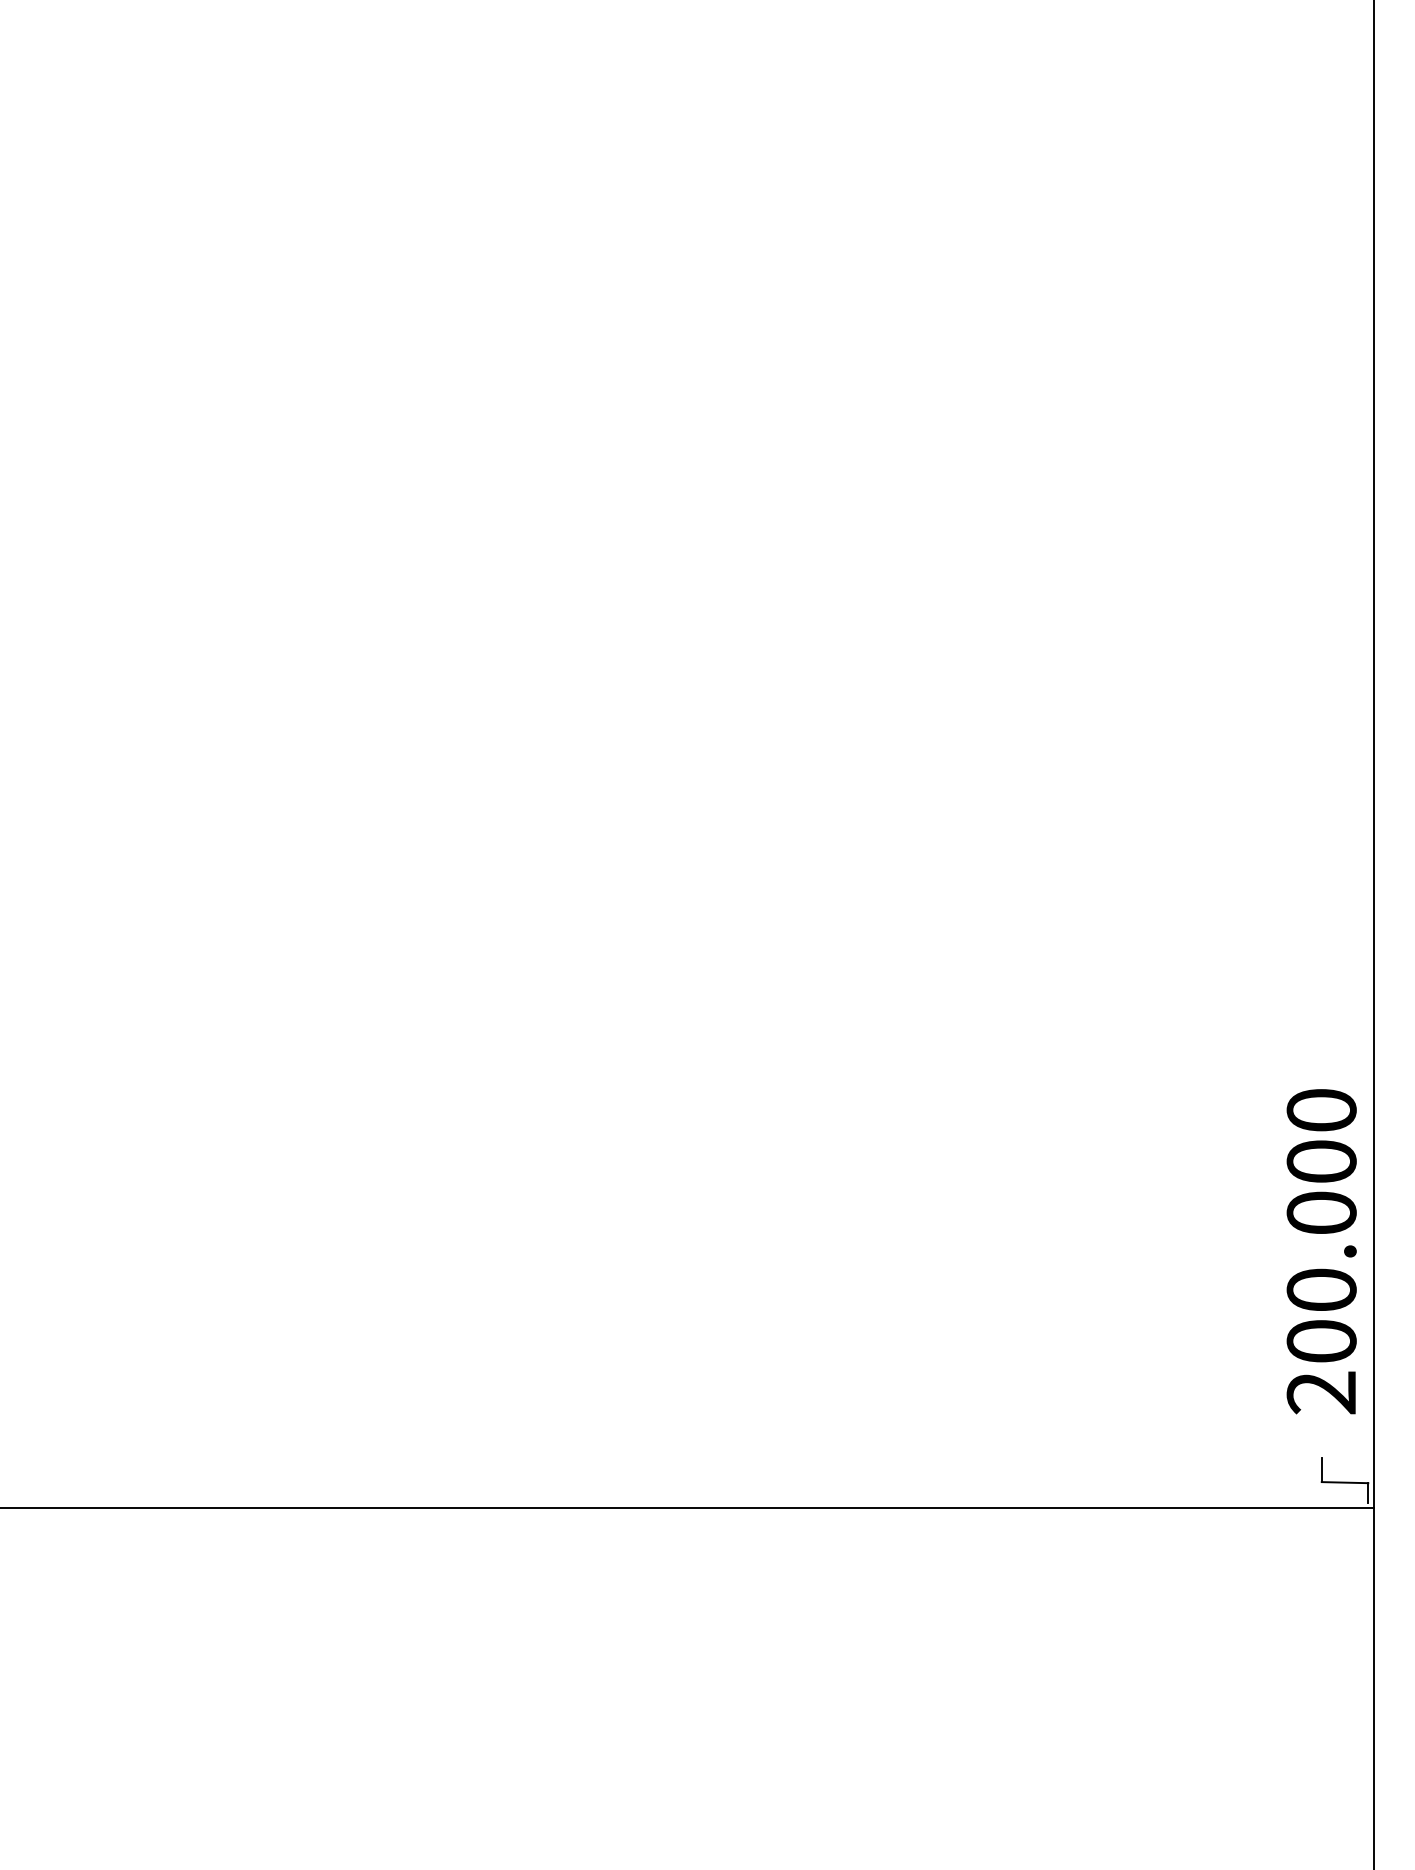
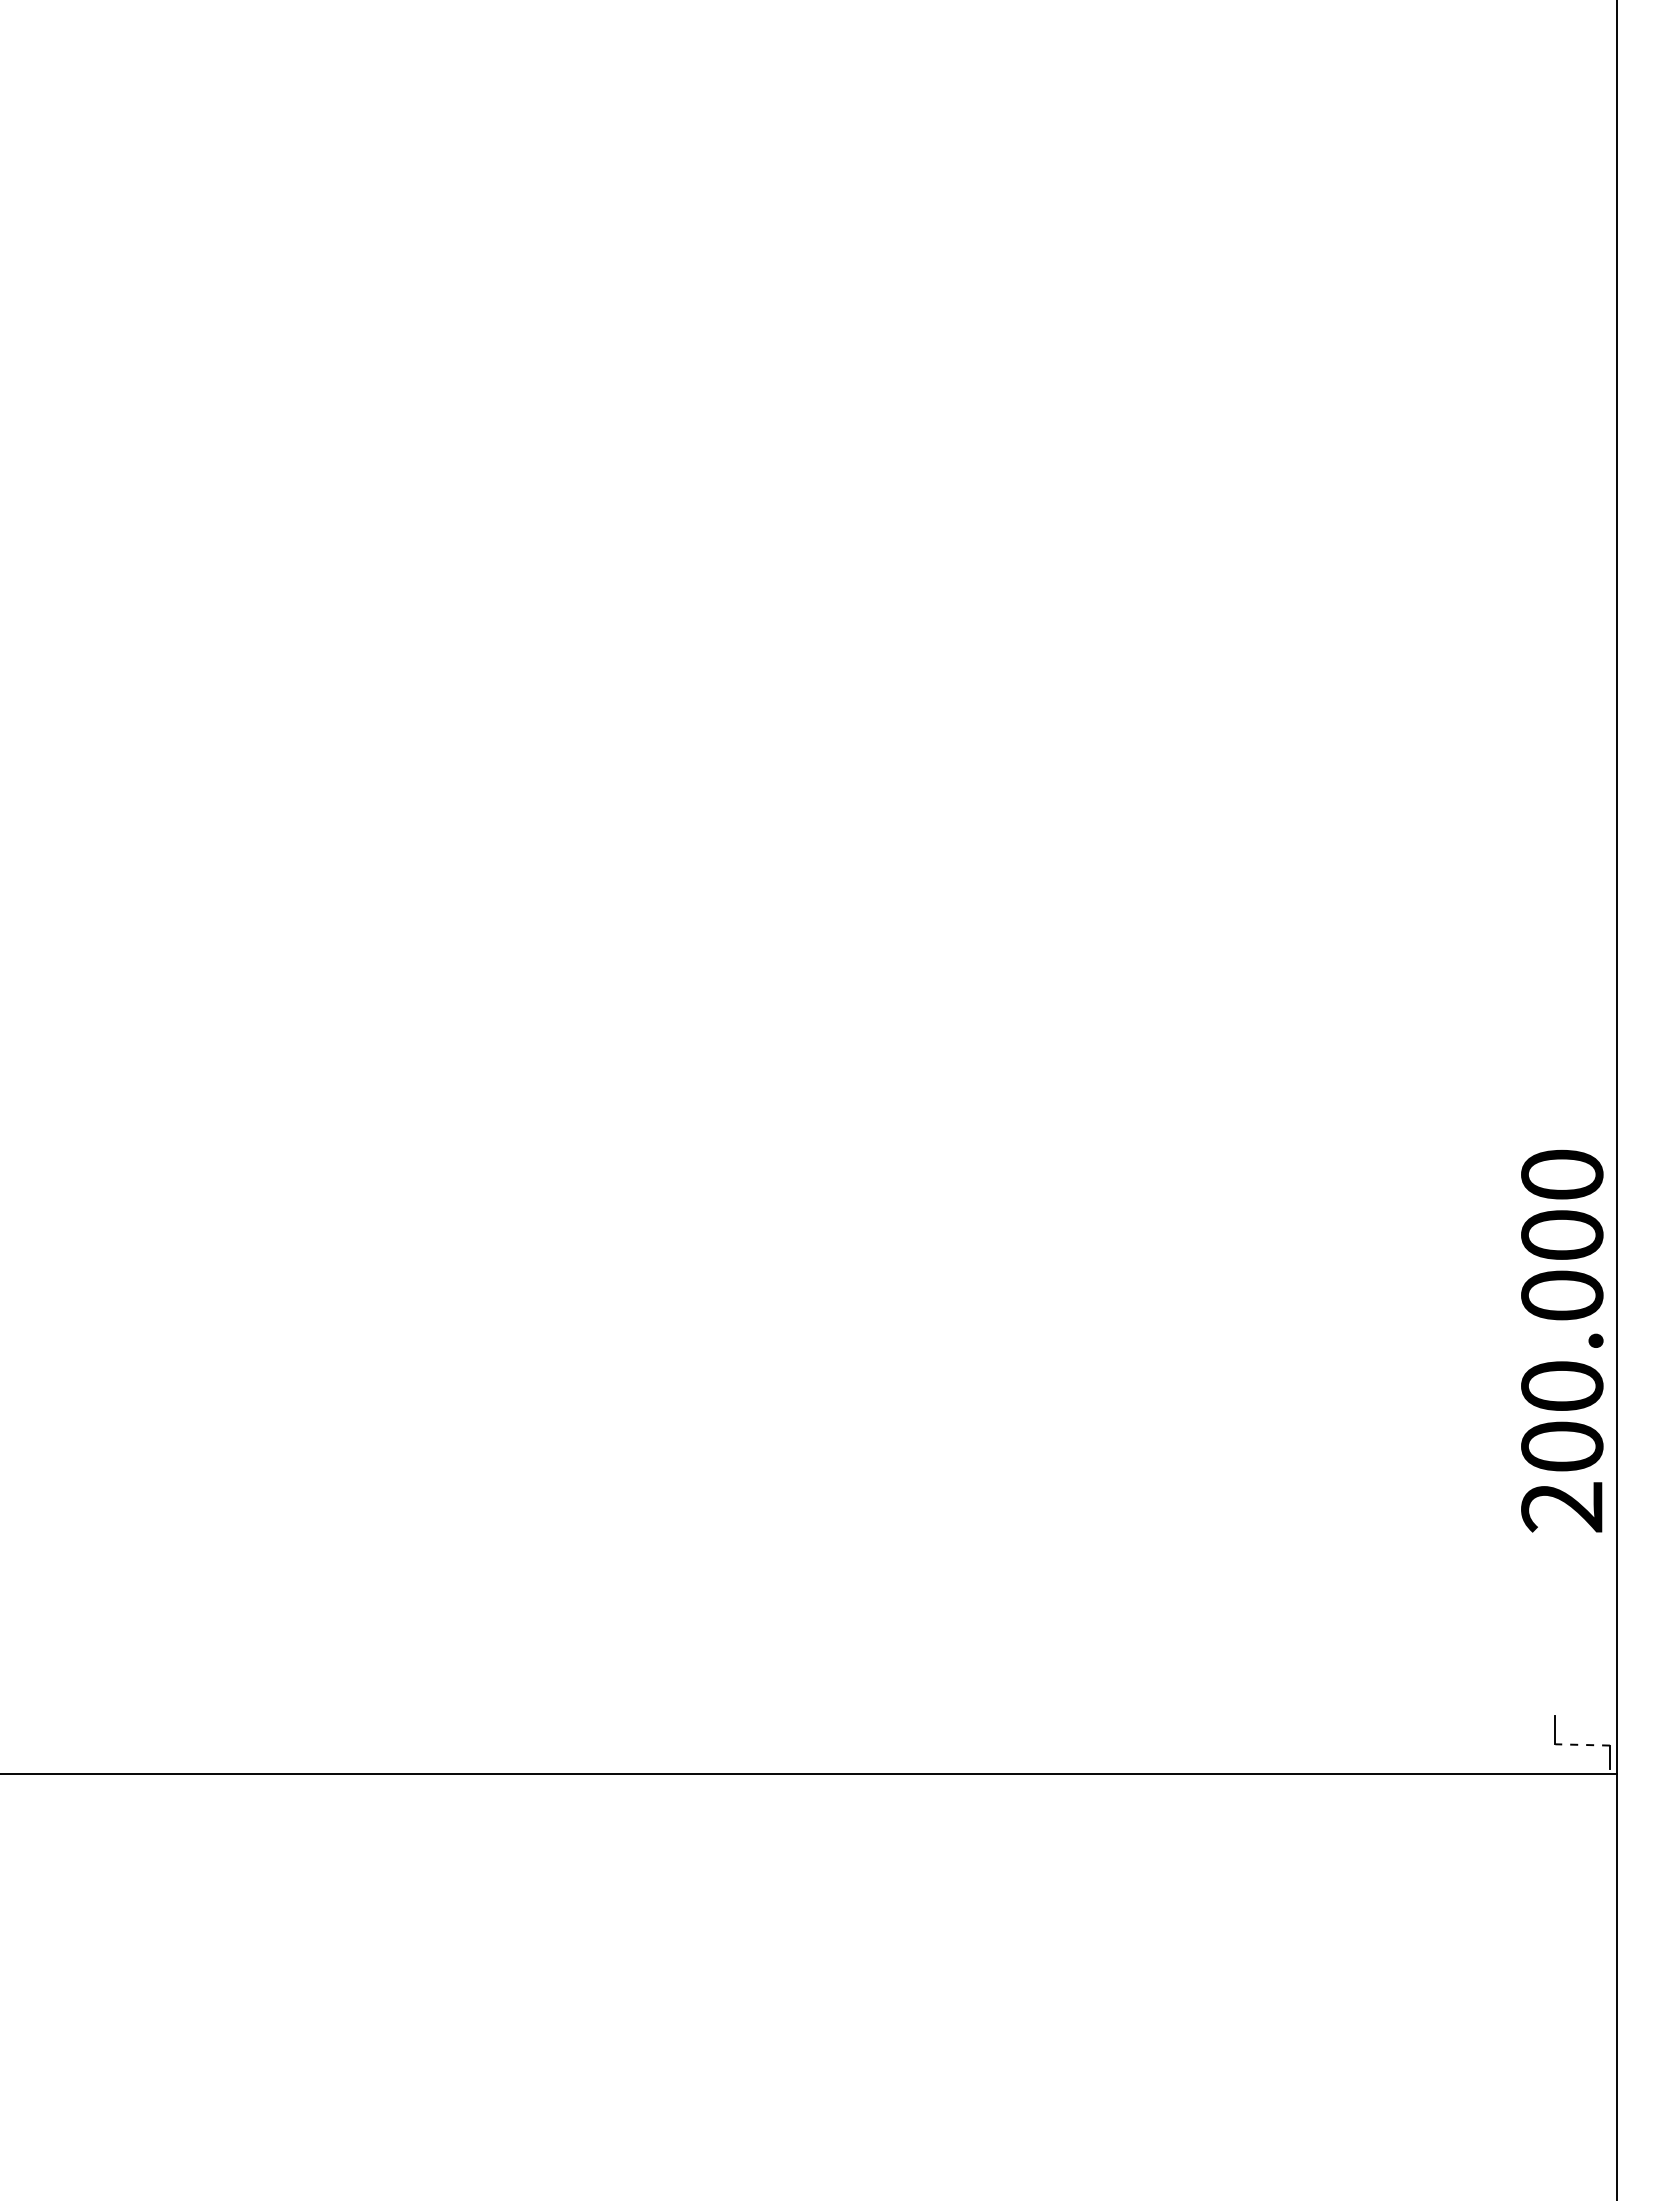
text: (1321, 1251) -> (1562, 1341), moved
line: (1344, 1482) -> (1582, 1744), solid -> dashed

